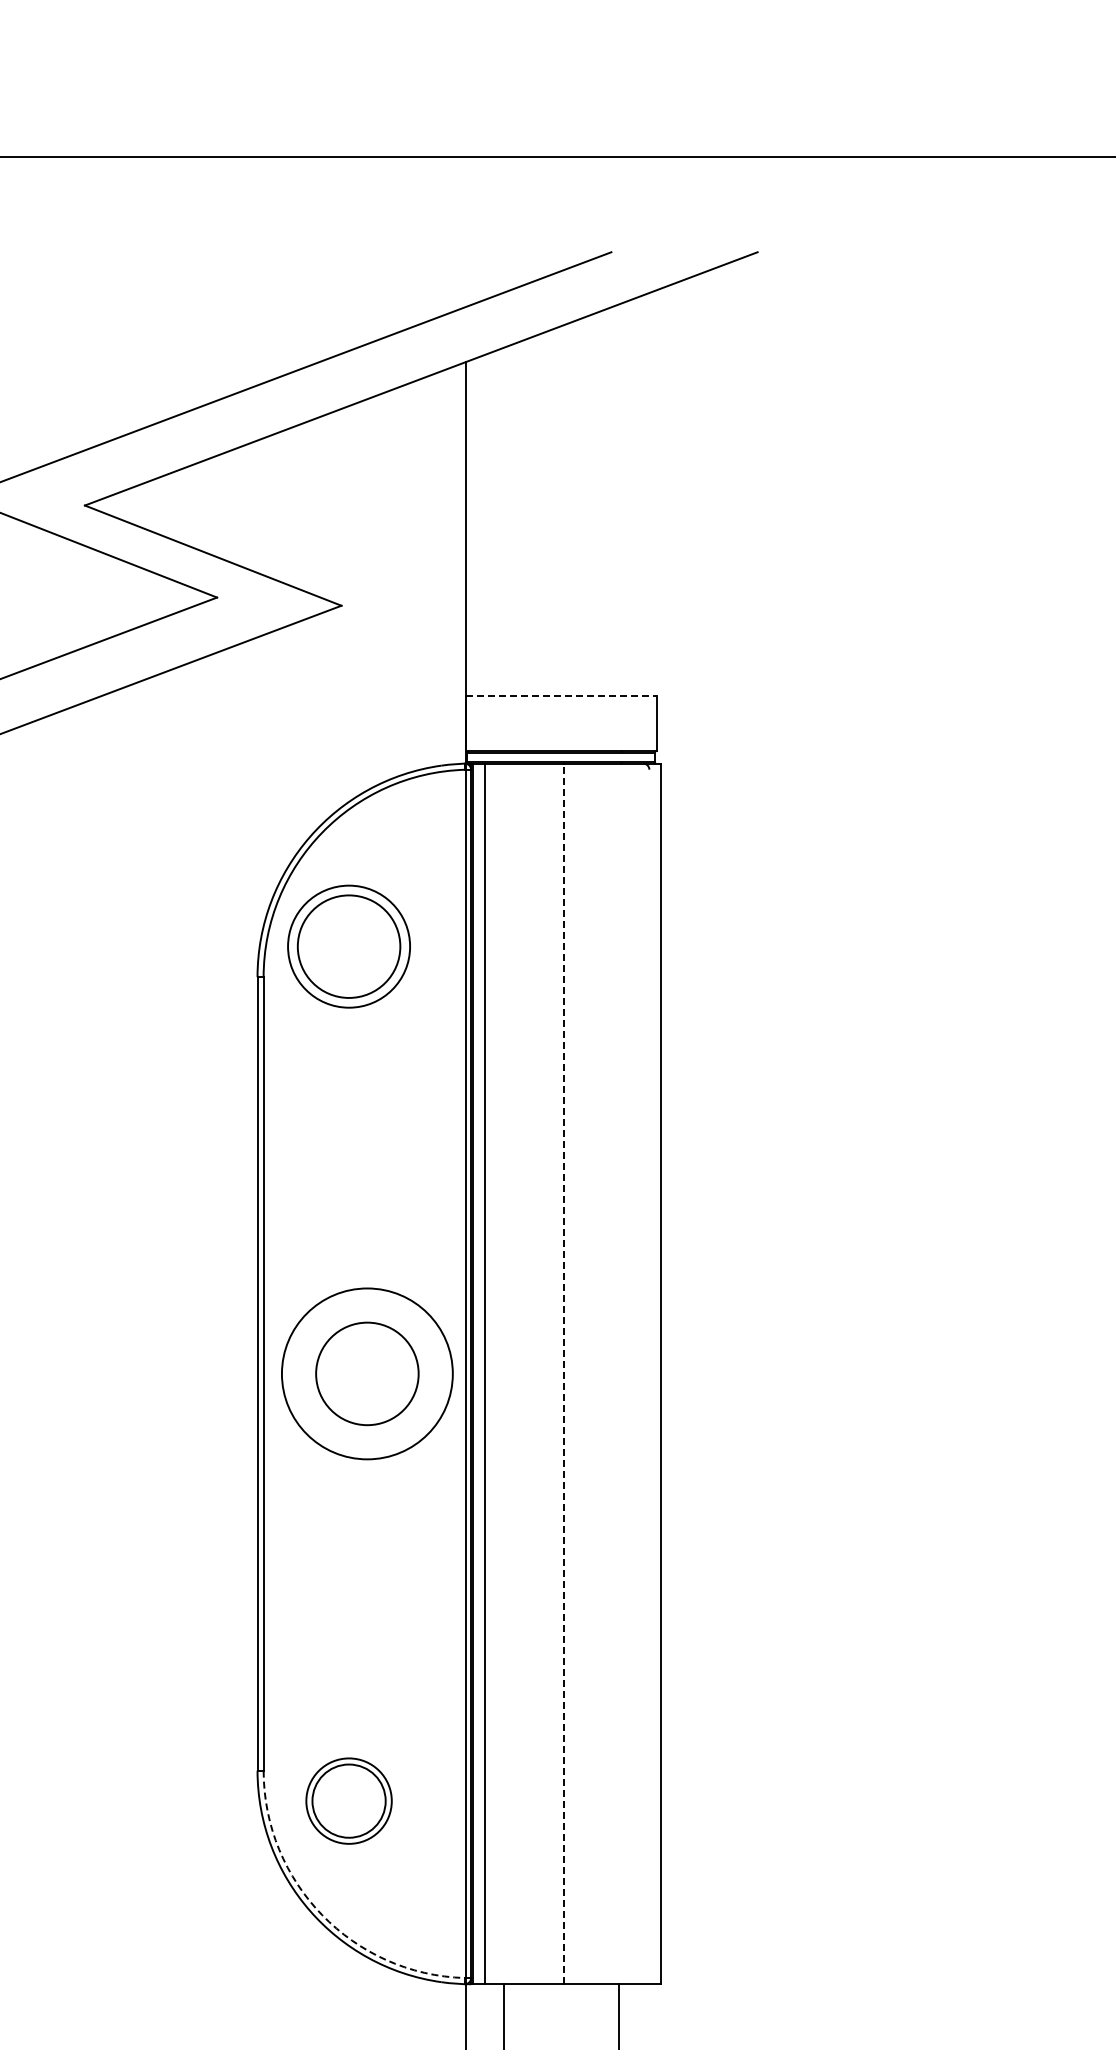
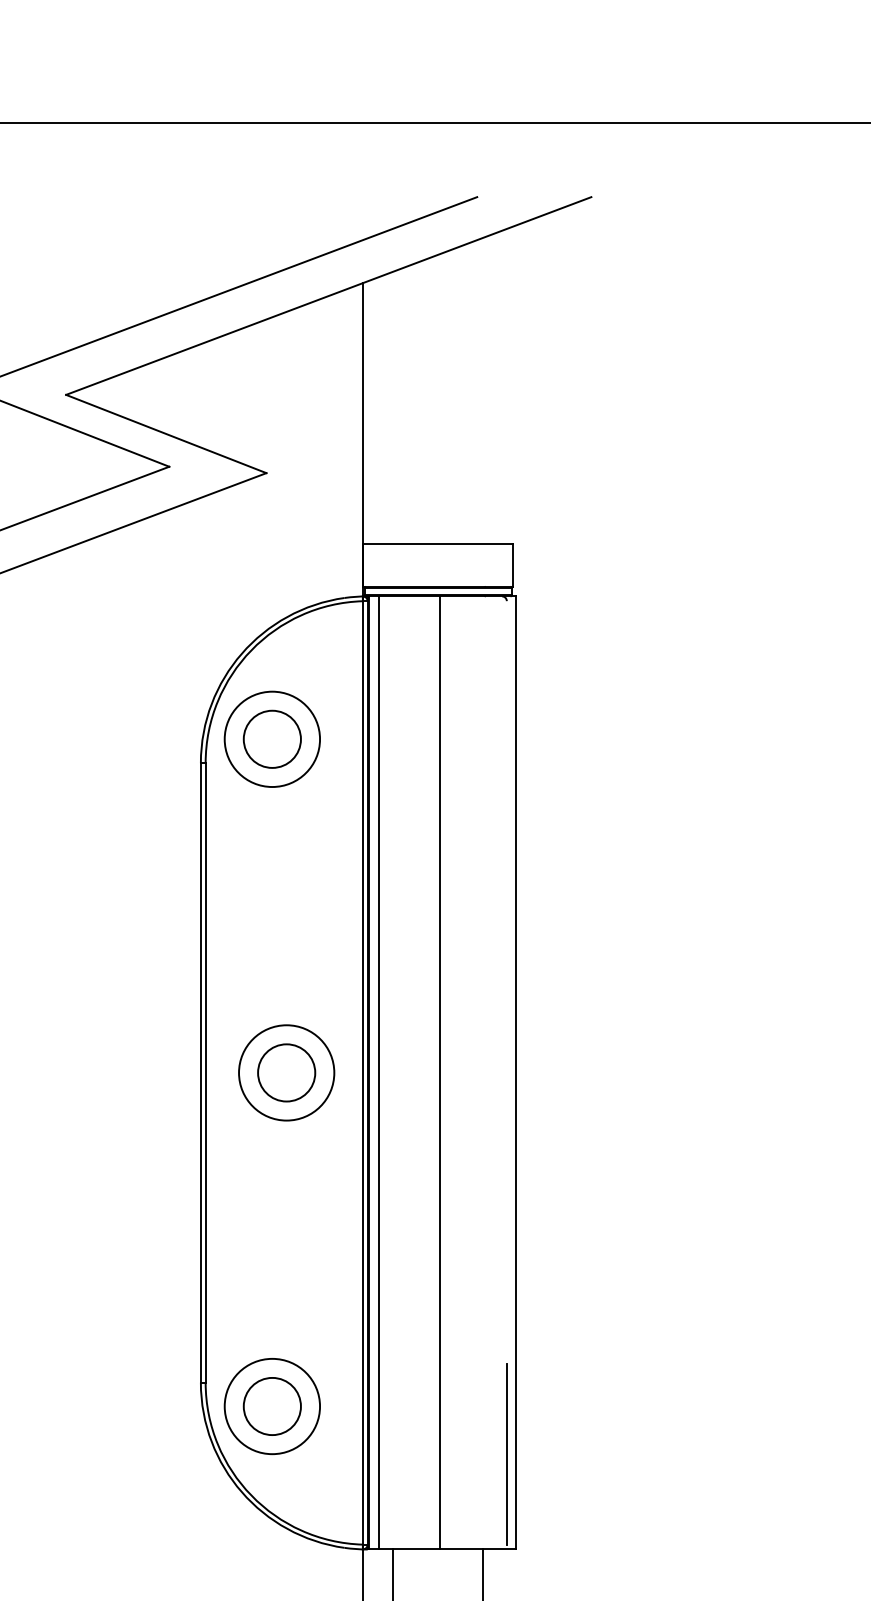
line: (561, 696) -> (438, 544), dashed -> solid
circle: (348, 946) -> (271, 739), size x0.71
circle: (367, 1373) -> (286, 1072), size x0.71
circle: (367, 1373) -> (286, 1072), size x0.71
line: (563, 1373) -> (439, 1072), dashed -> solid
circle: (349, 1801) -> (272, 1406), size x1.43
line: (649, 1862) -> (506, 1454), added
arc: (322, 1915) -> (251, 1495), dashed -> solid

